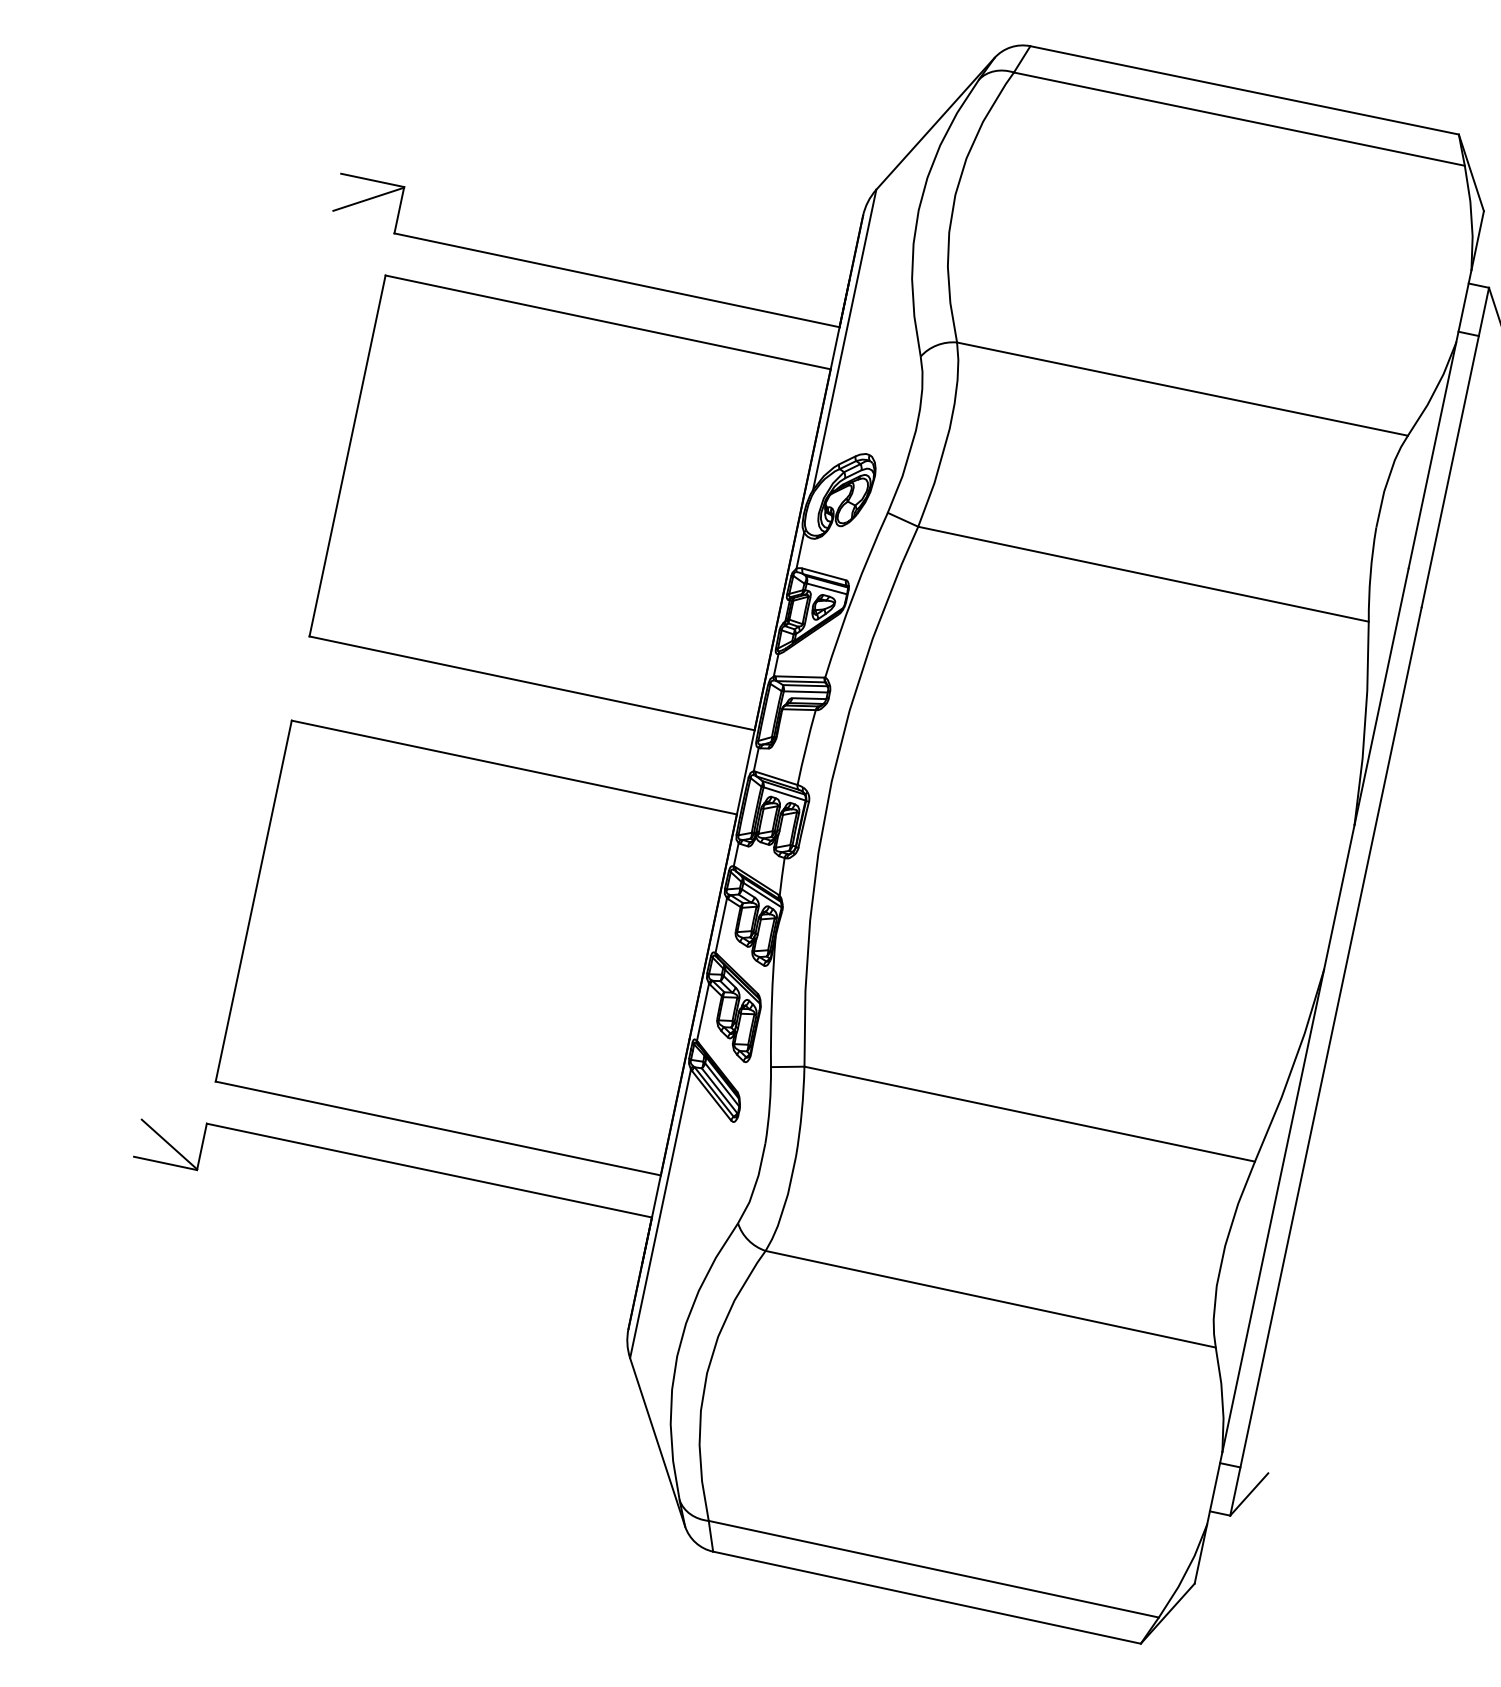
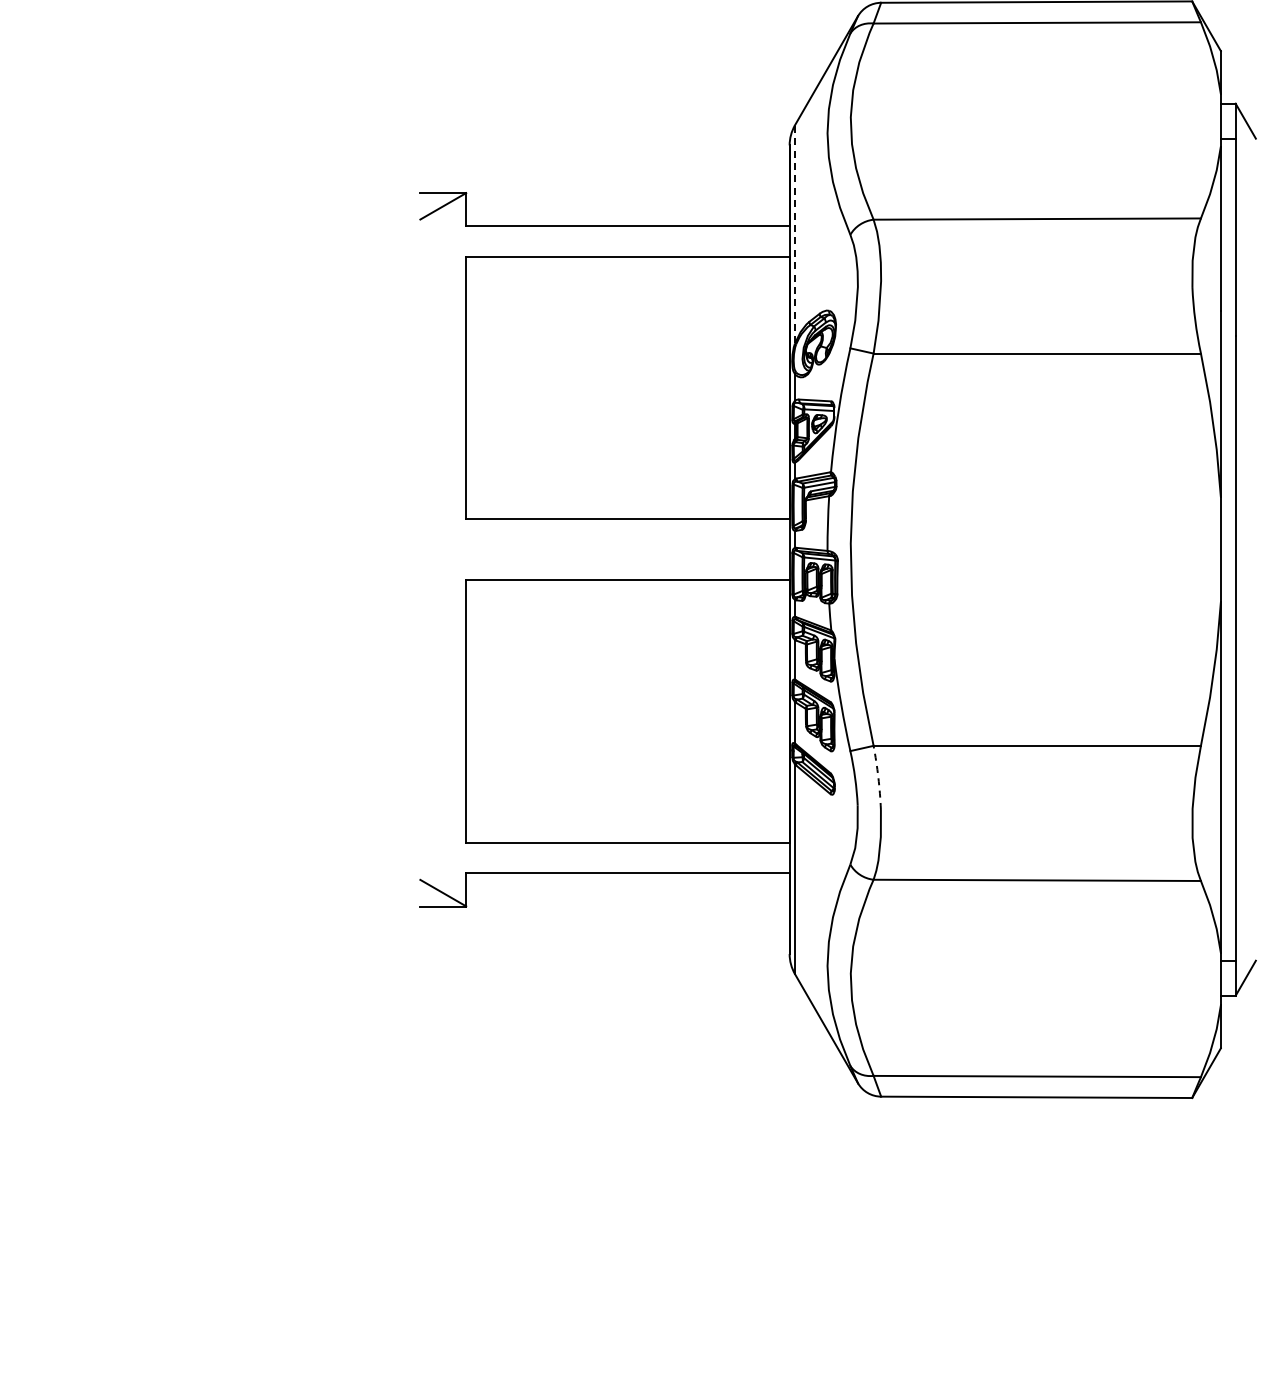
line: (845, 338) -> (795, 233), solid -> dashed
arc: (802, 1111) -> (878, 777), solid -> dashed

